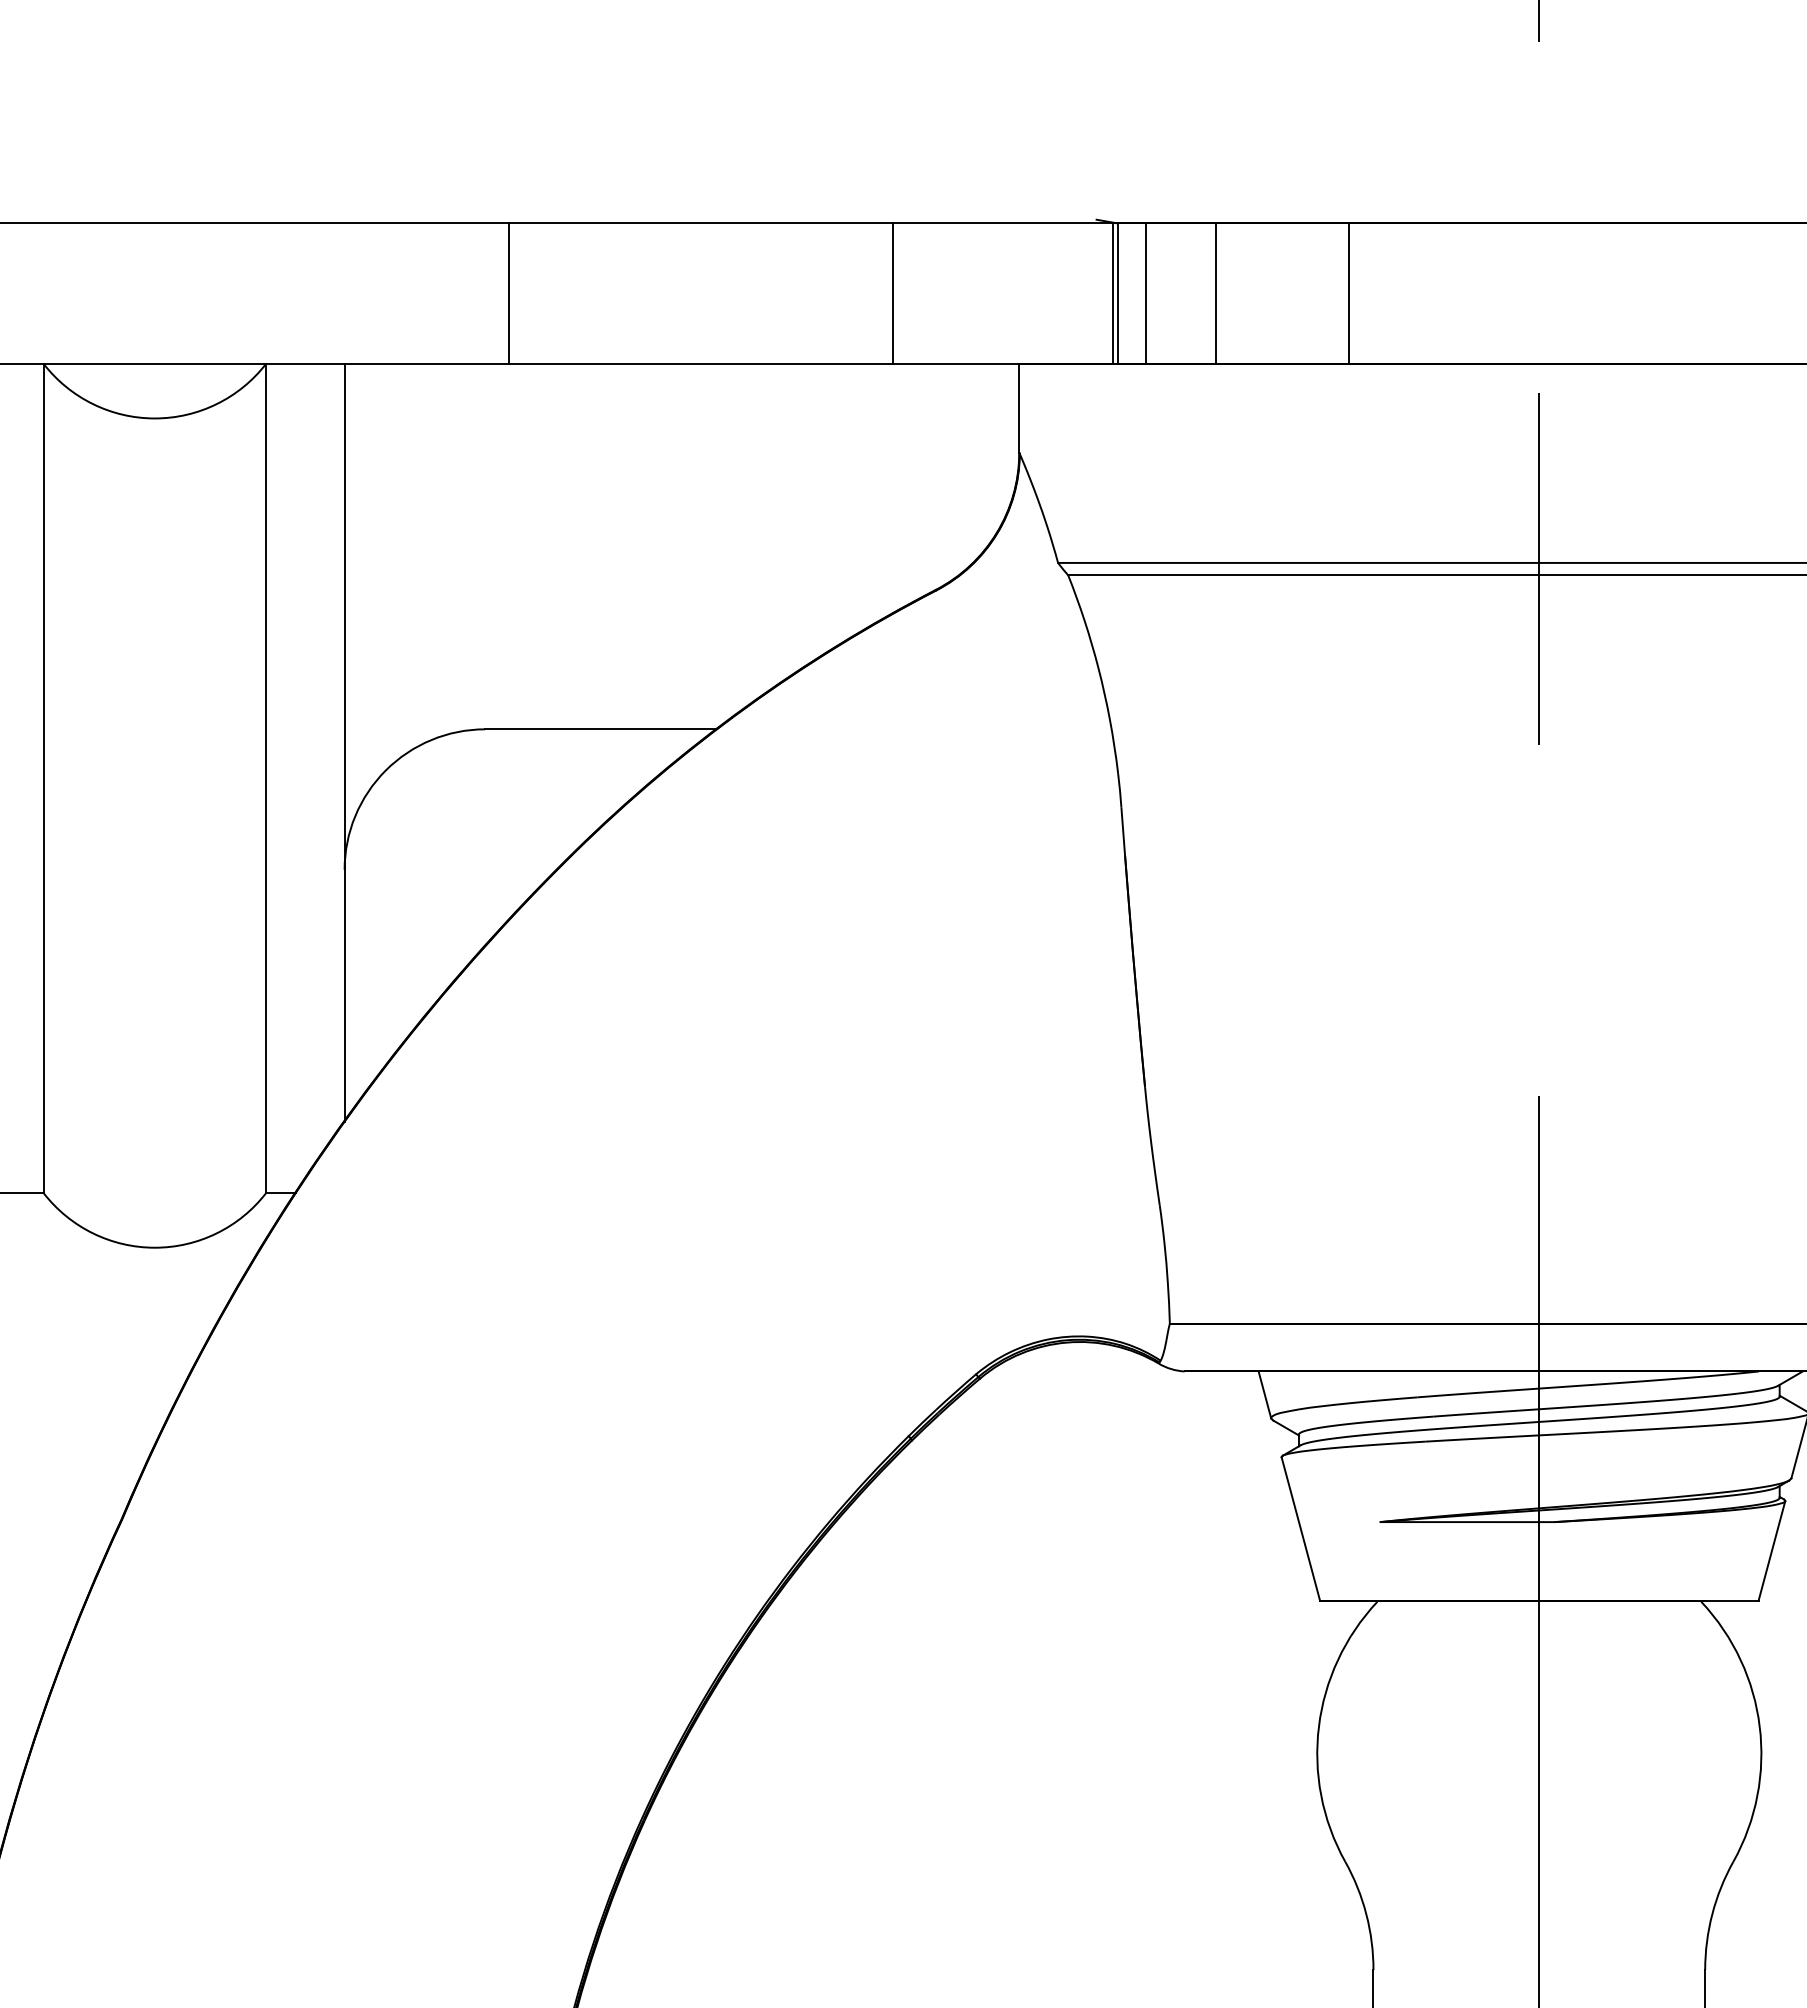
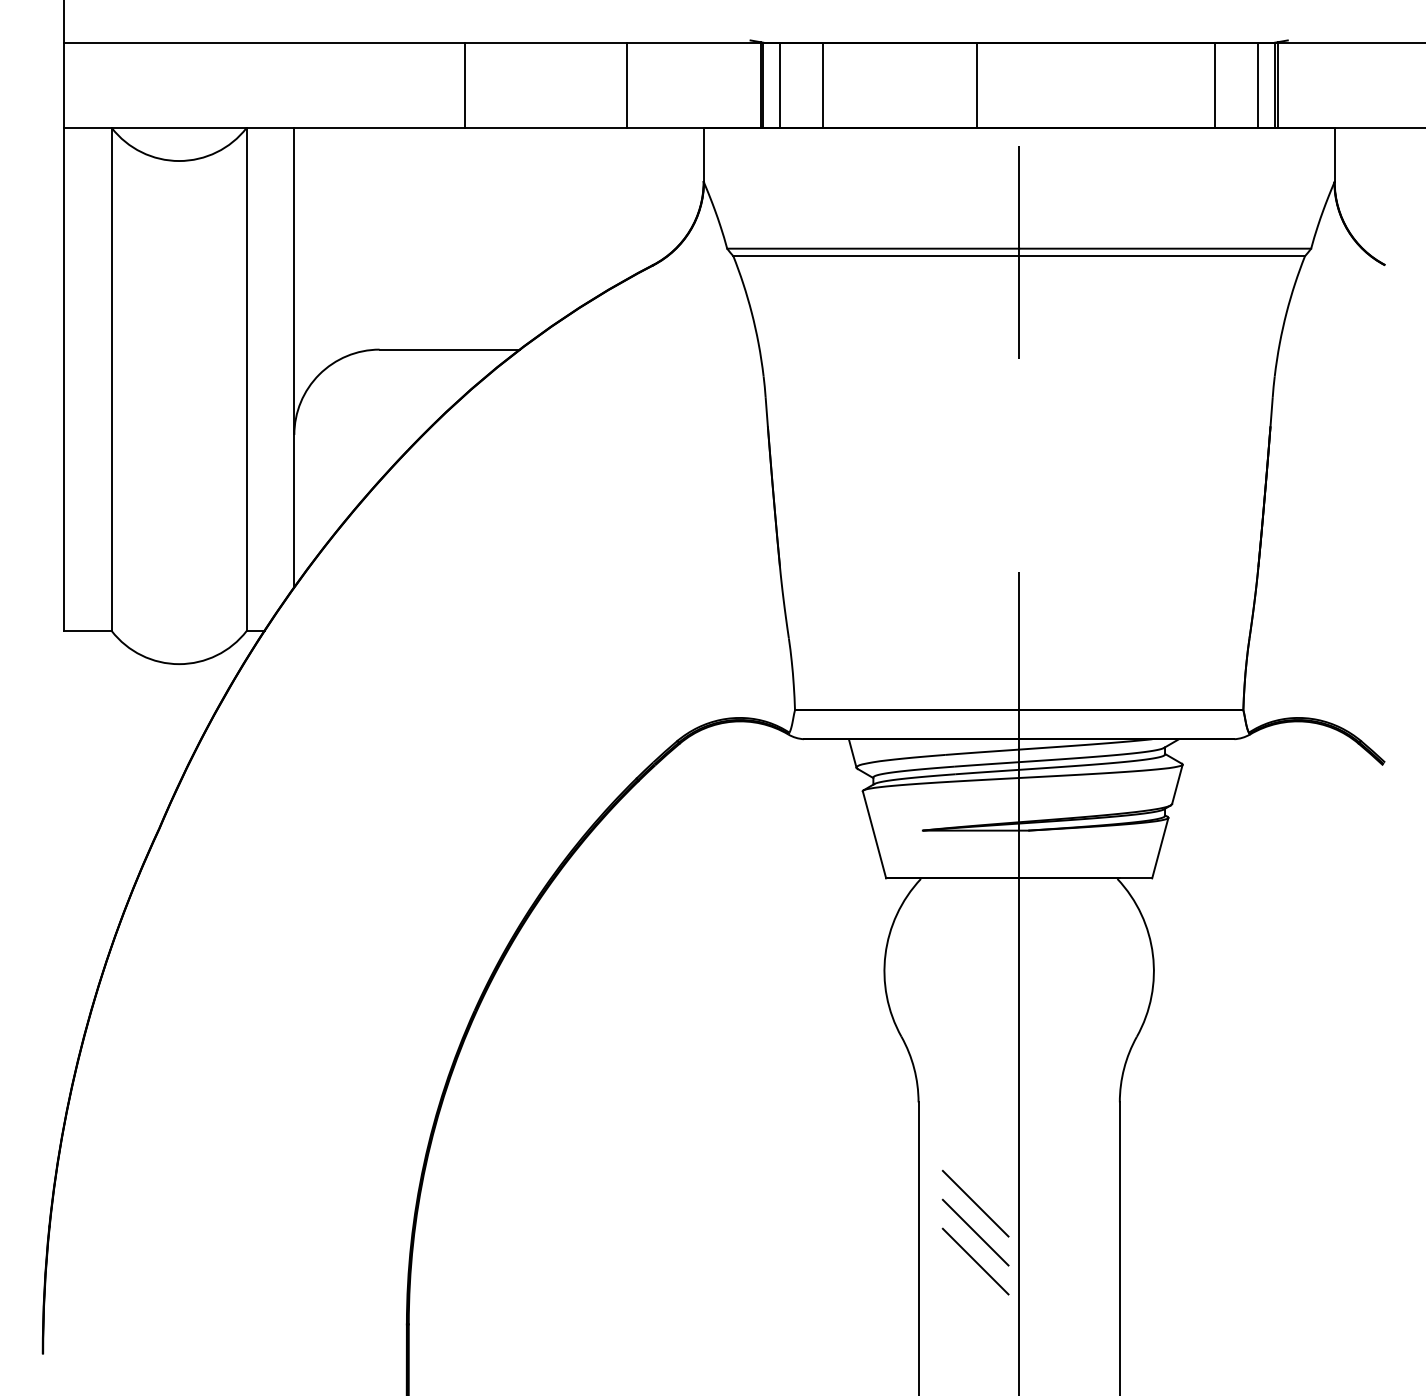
line: (508, 292) -> (464, 84), moved
line: (1348, 292) -> (976, 84), moved

